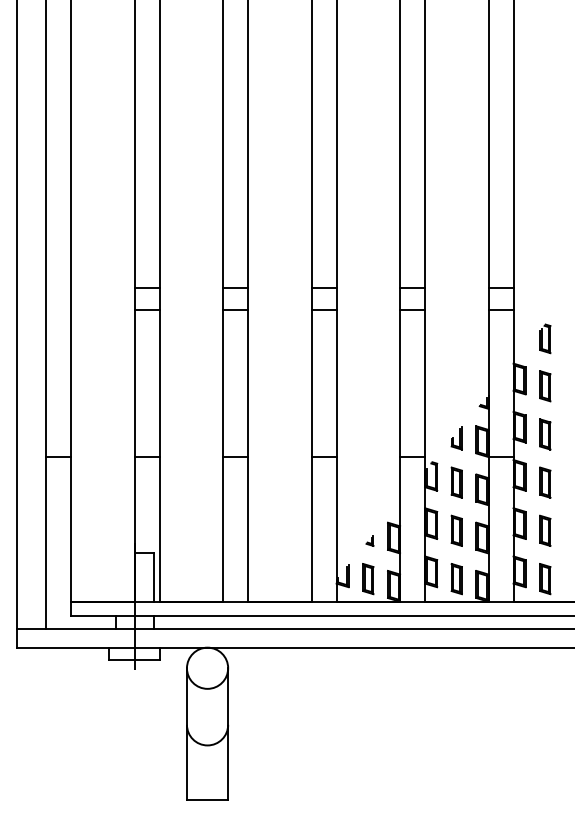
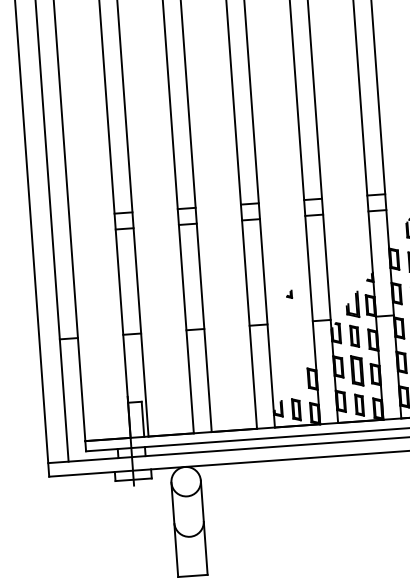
part: (456, 438) -> (352, 304), size x1.6
part: (456, 530) -> (356, 370), size x1.4
part: (369, 540) -> (288, 294), moved

